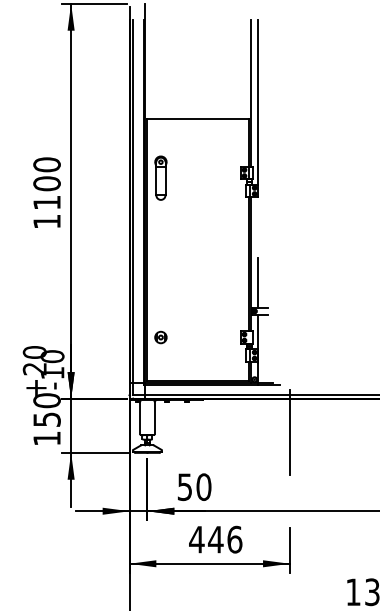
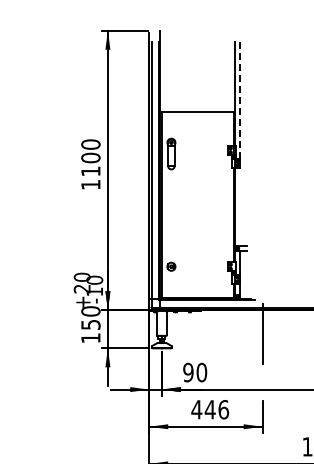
line: (258, 101) -> (240, 99), solid -> dashed
line: (258, 282) -> (240, 227), removed
text: (185, 485) -> (188, 371), 50 -> 90

